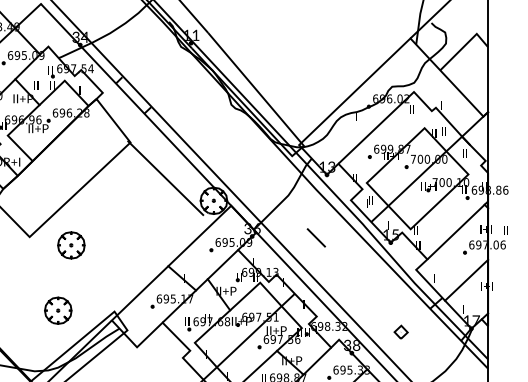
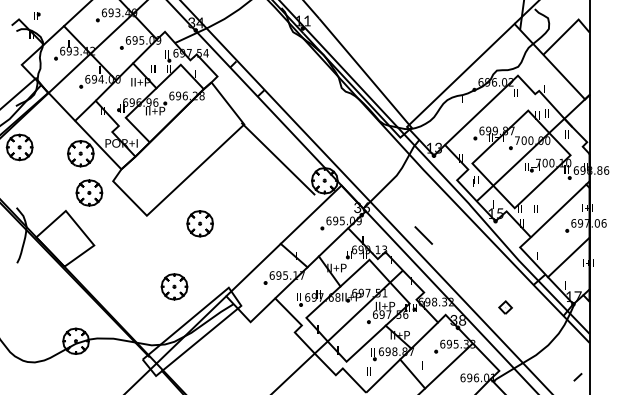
text: (505, 229) -> (535, 208), moved
line: (316, 237) -> (423, 235), moved
part: (70, 245) -> (199, 223), moved

